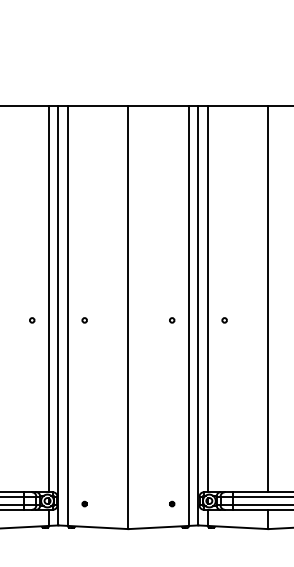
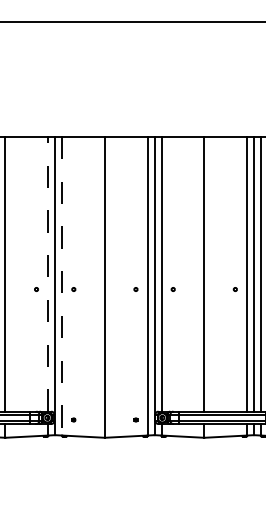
line: (49, 297) -> (48, 273), solid -> dashed
line: (68, 316) -> (62, 286), solid -> dashed

